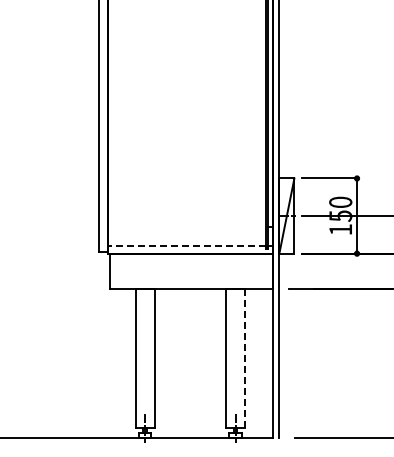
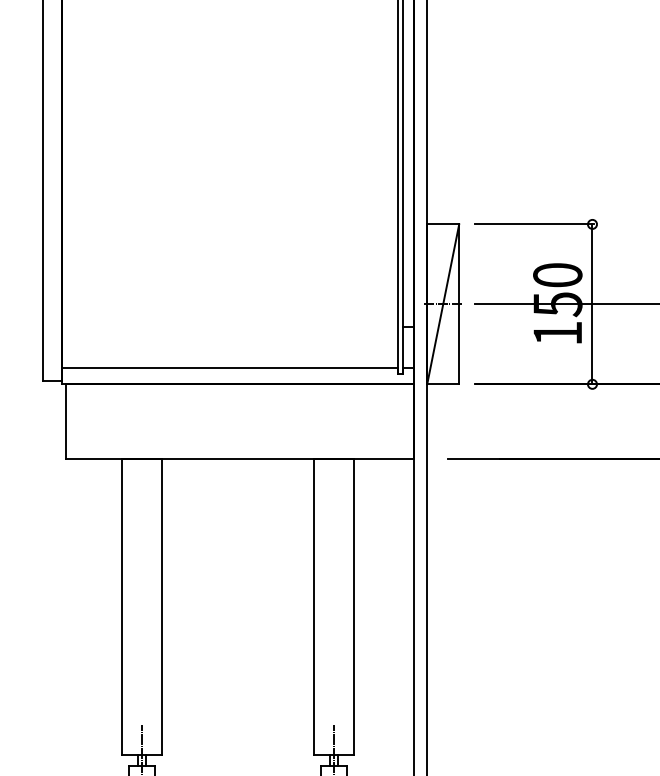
line: (186, 246) -> (229, 369), dashed -> solid
line: (245, 358) -> (355, 607), dashed -> solid

